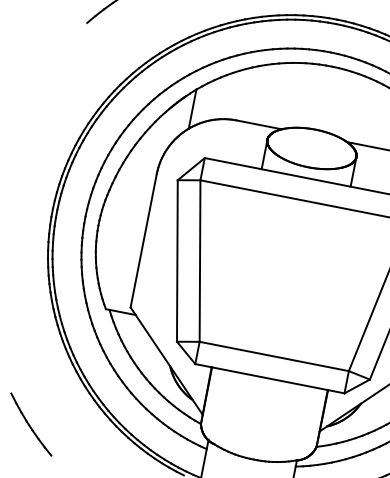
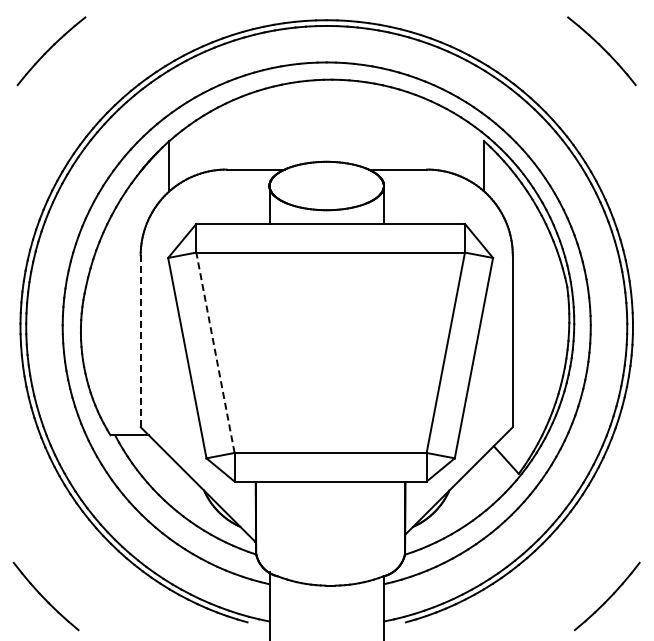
line: (143, 240) -> (140, 341), solid -> dashed
line: (200, 260) -> (215, 352), solid -> dashed

